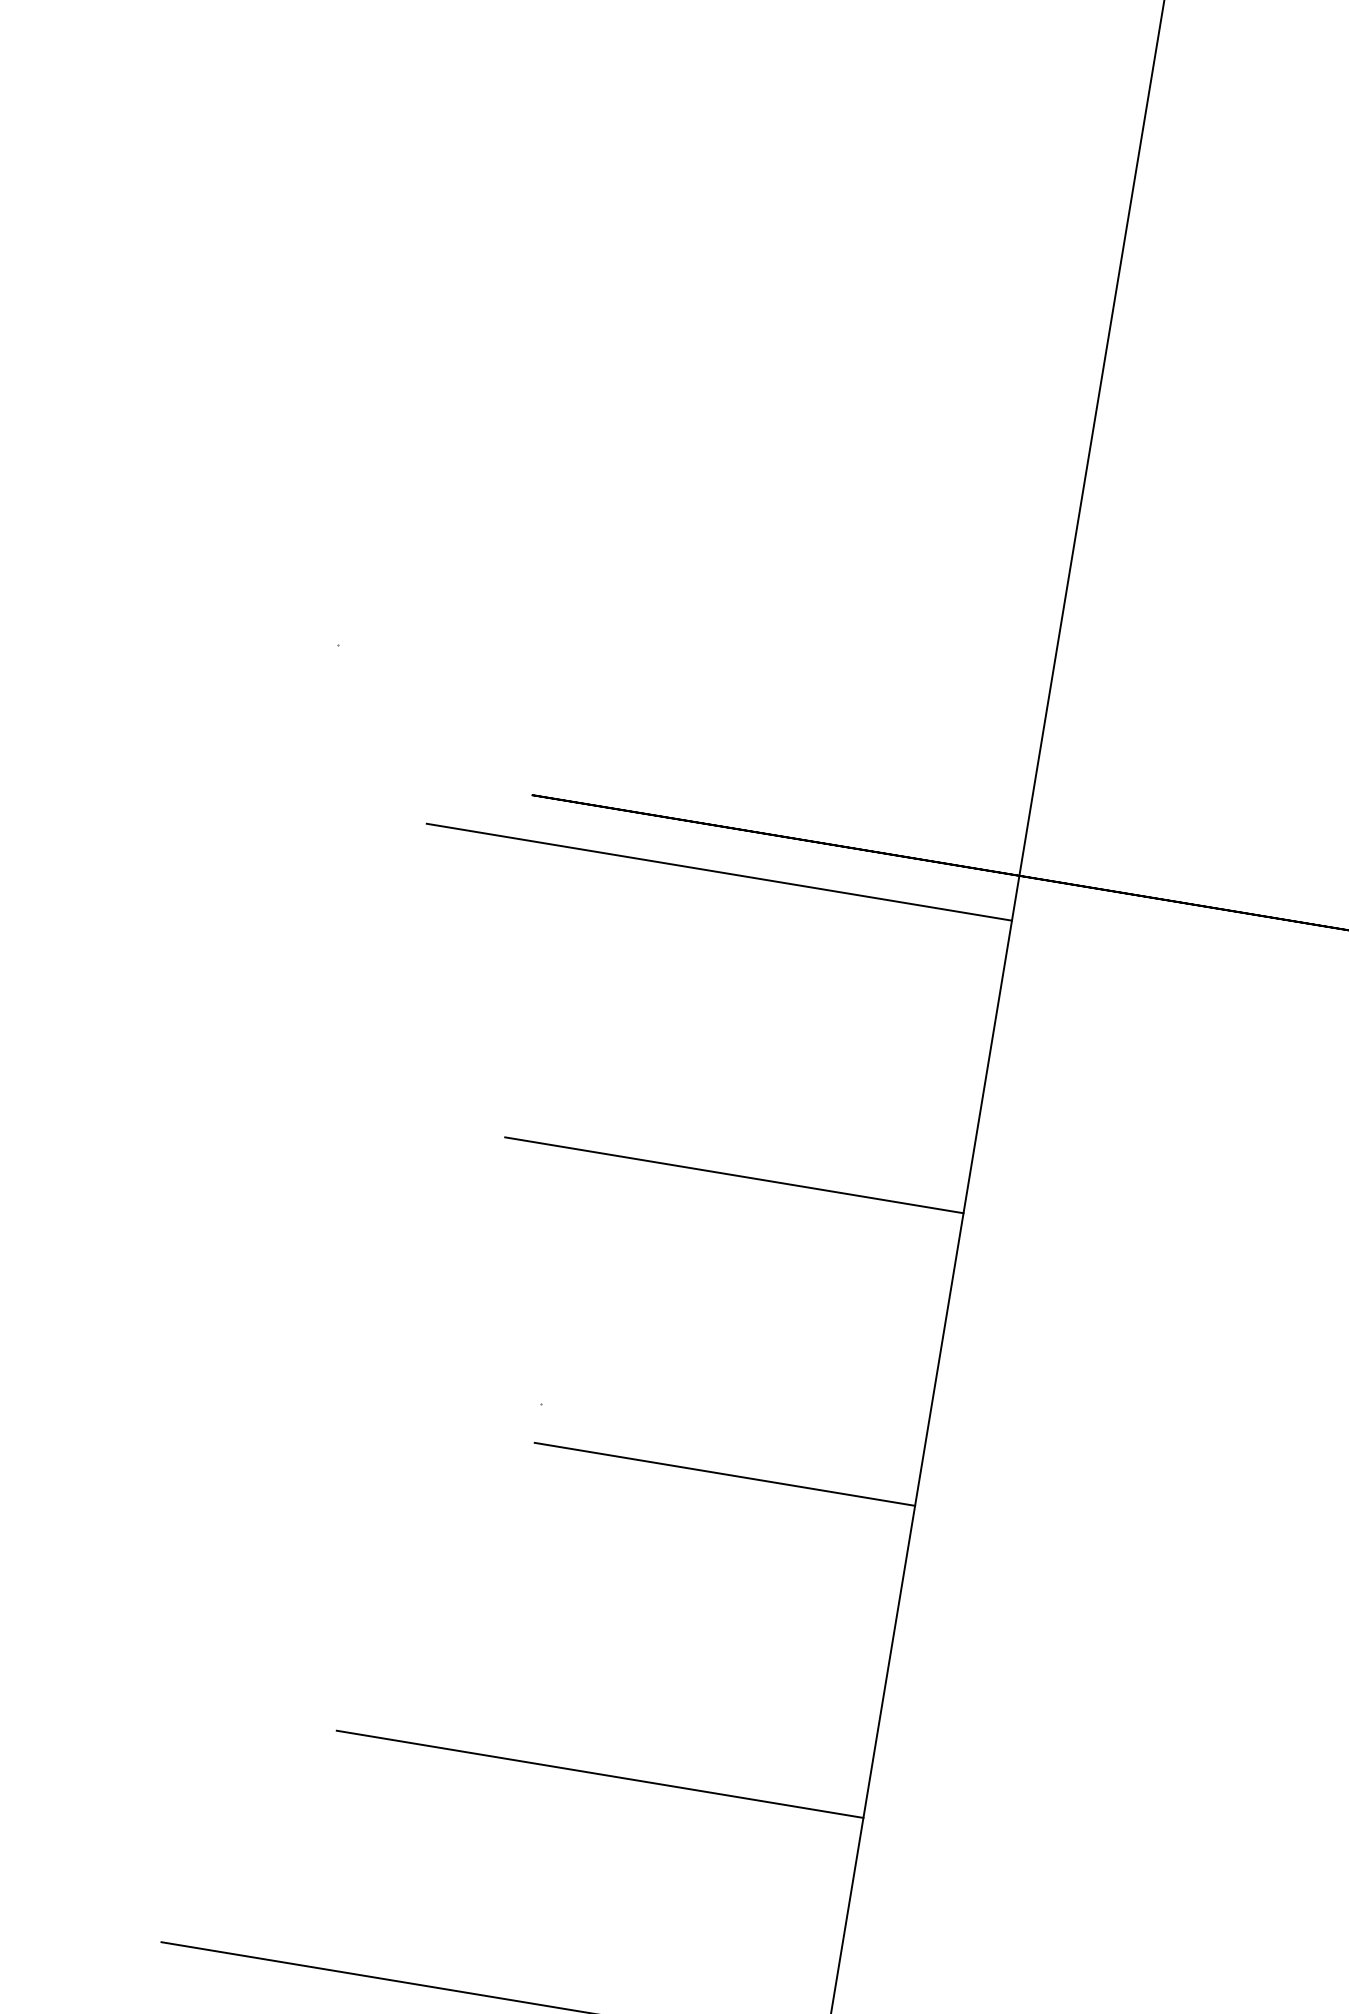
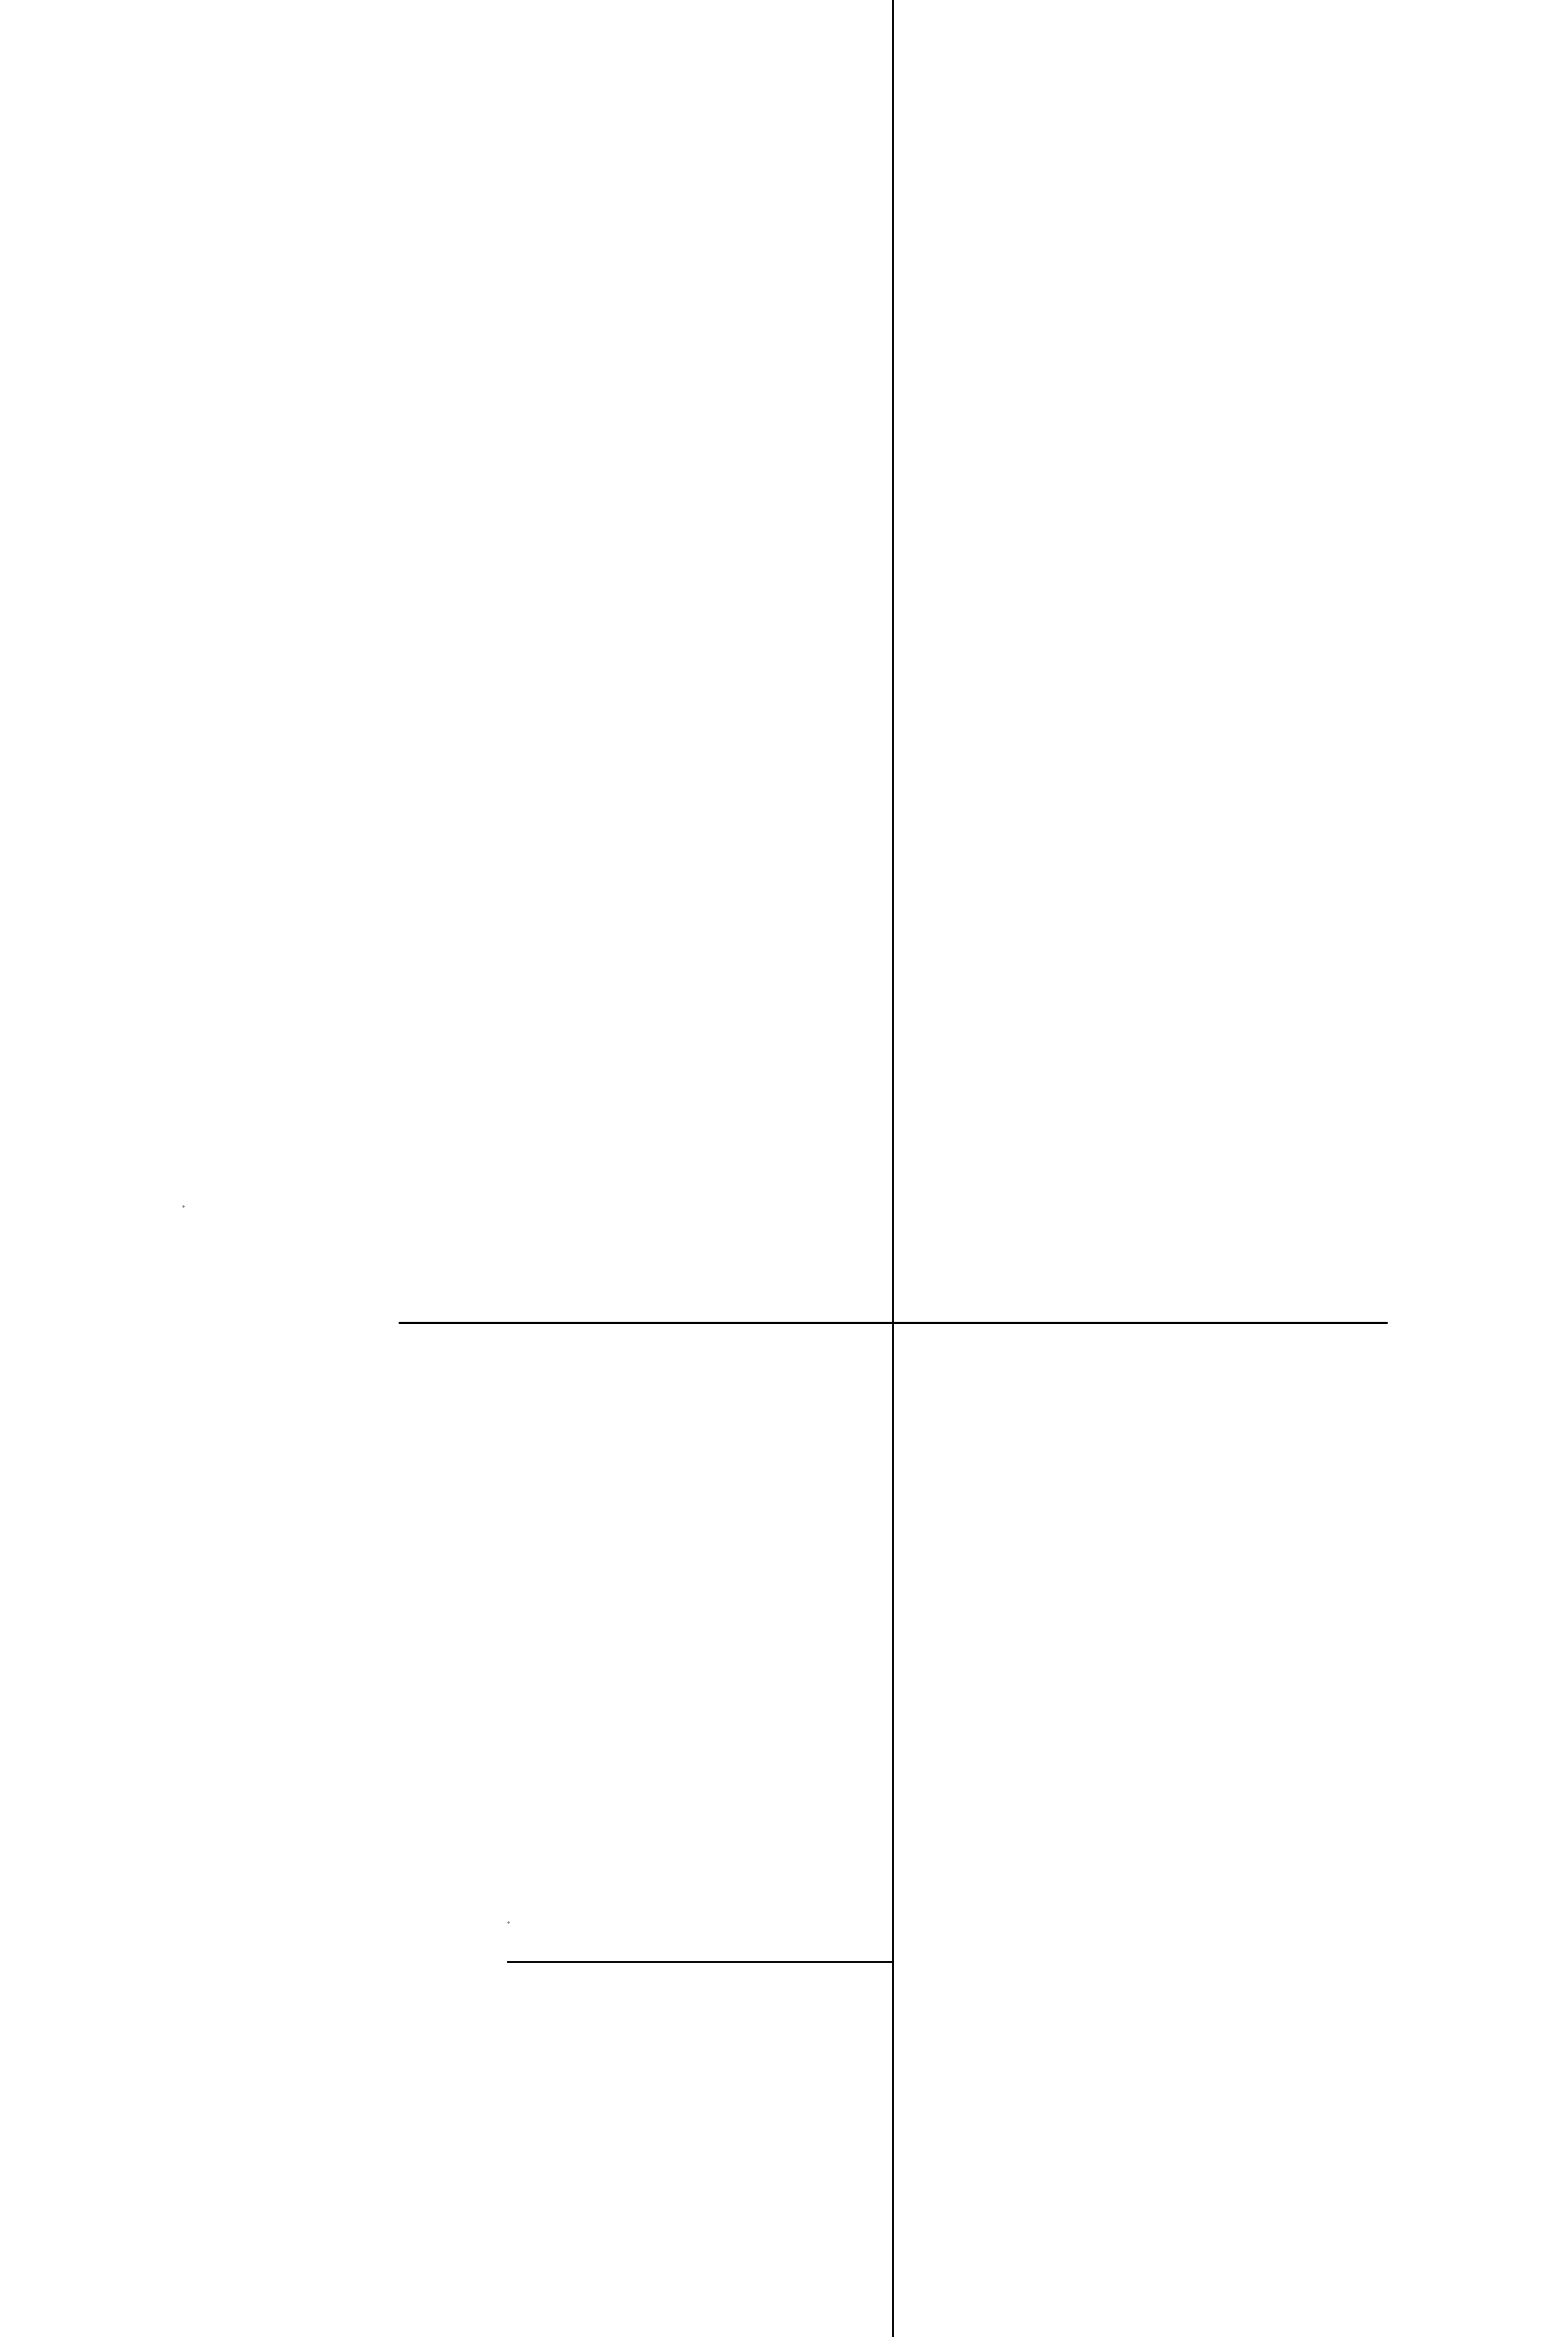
line: (719, 872) -> (596, 1368), removed
line: (734, 1174) -> (660, 1664), removed
line: (600, 1774) -> (626, 2277), removed

